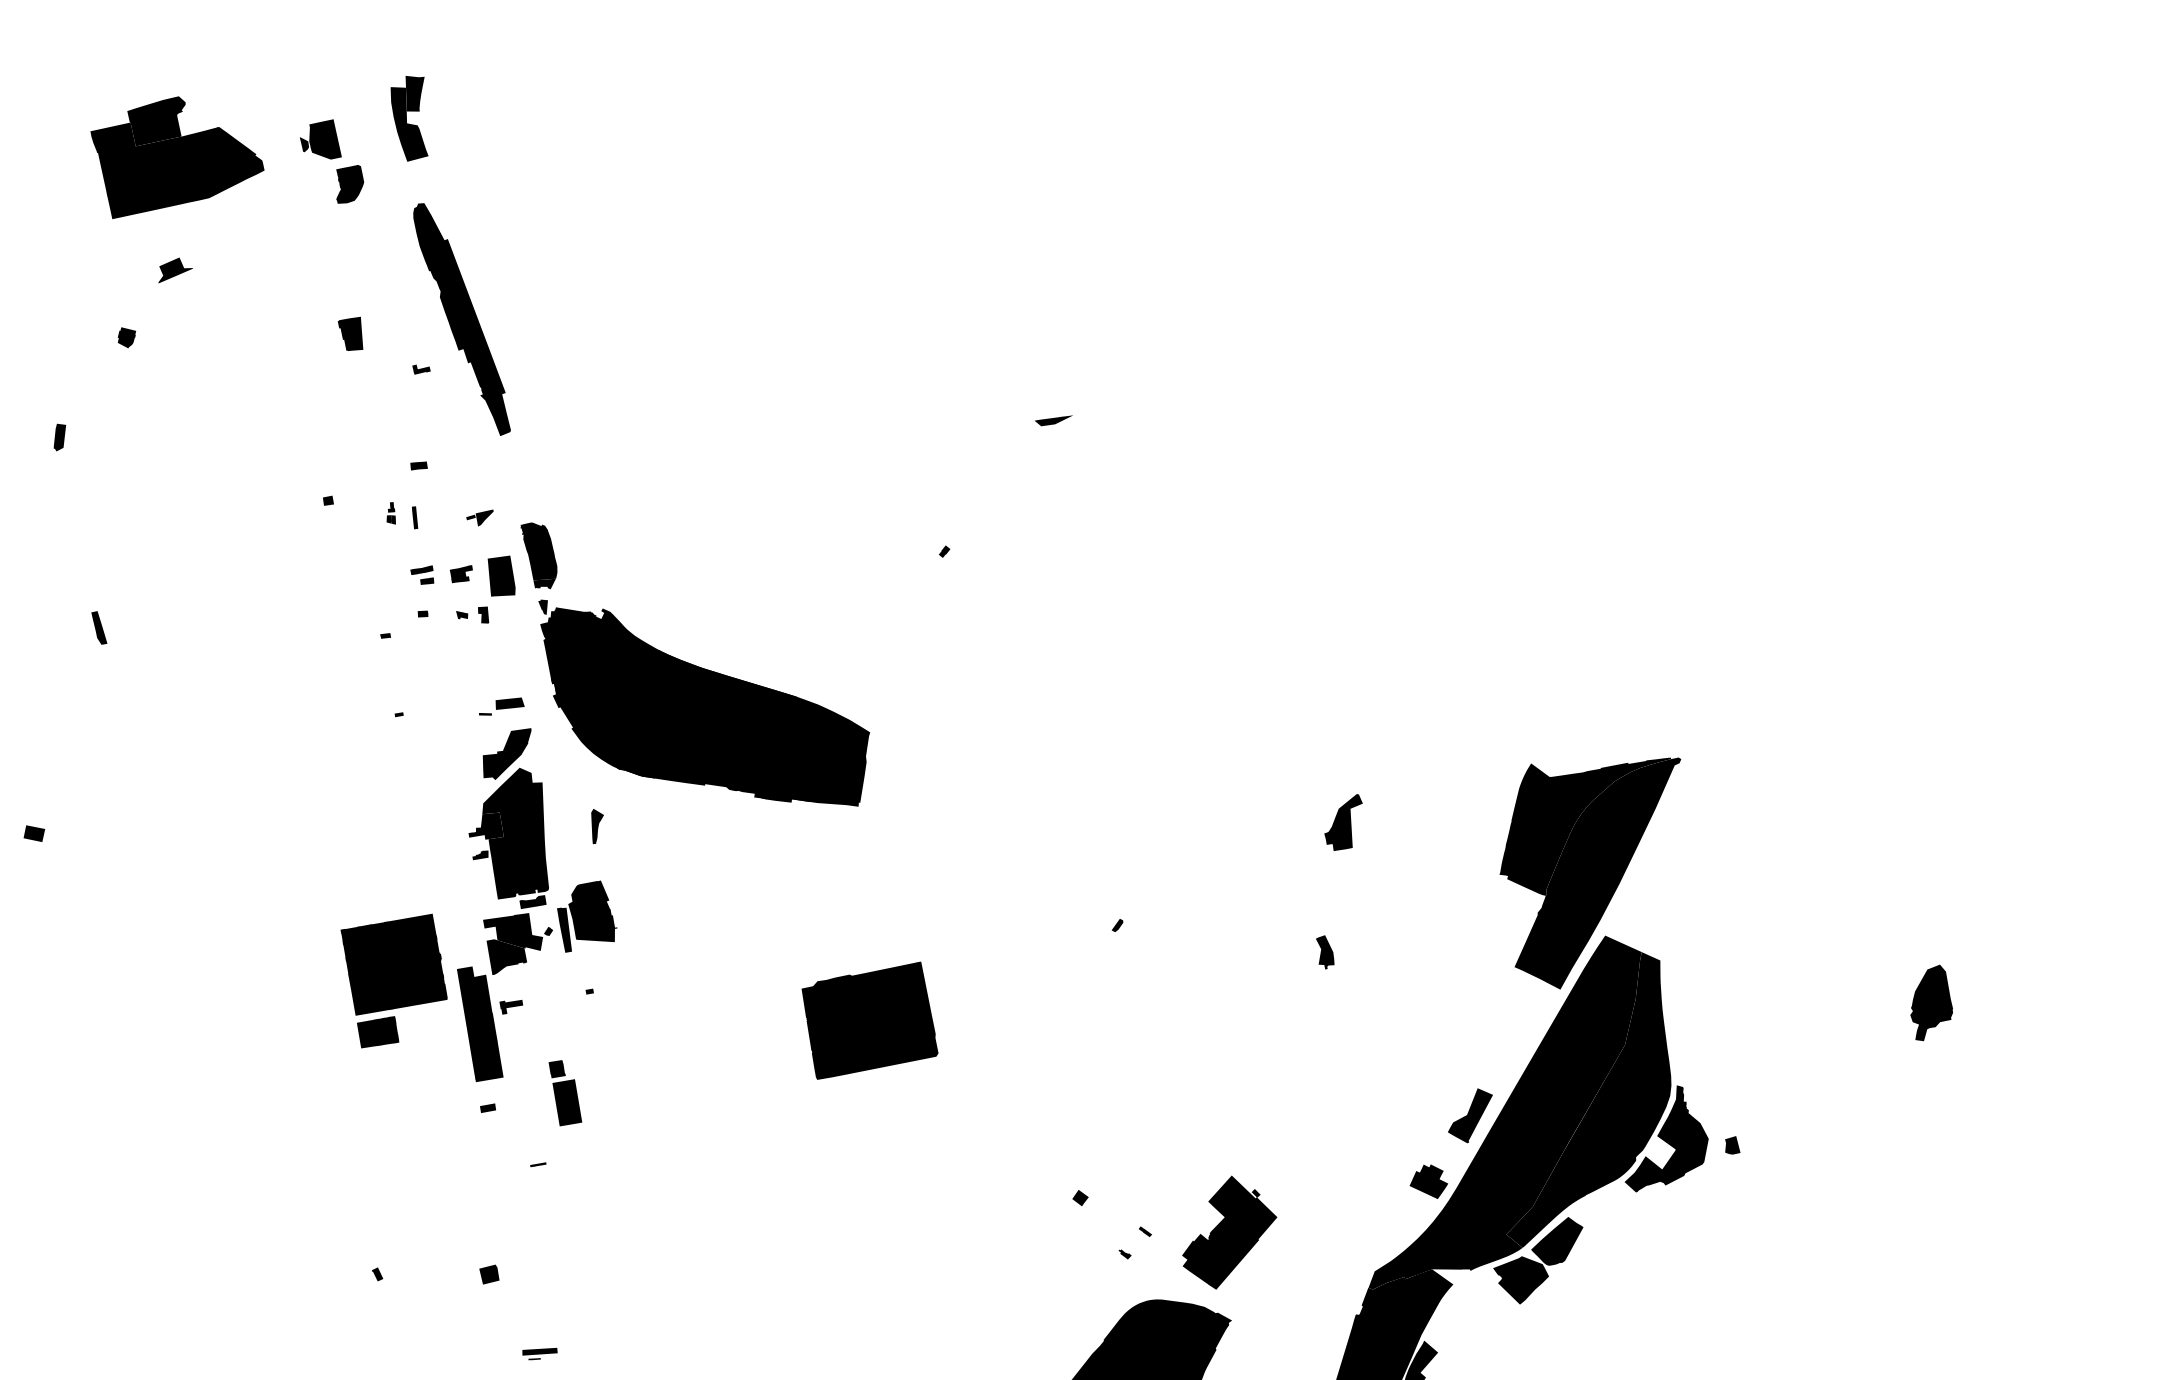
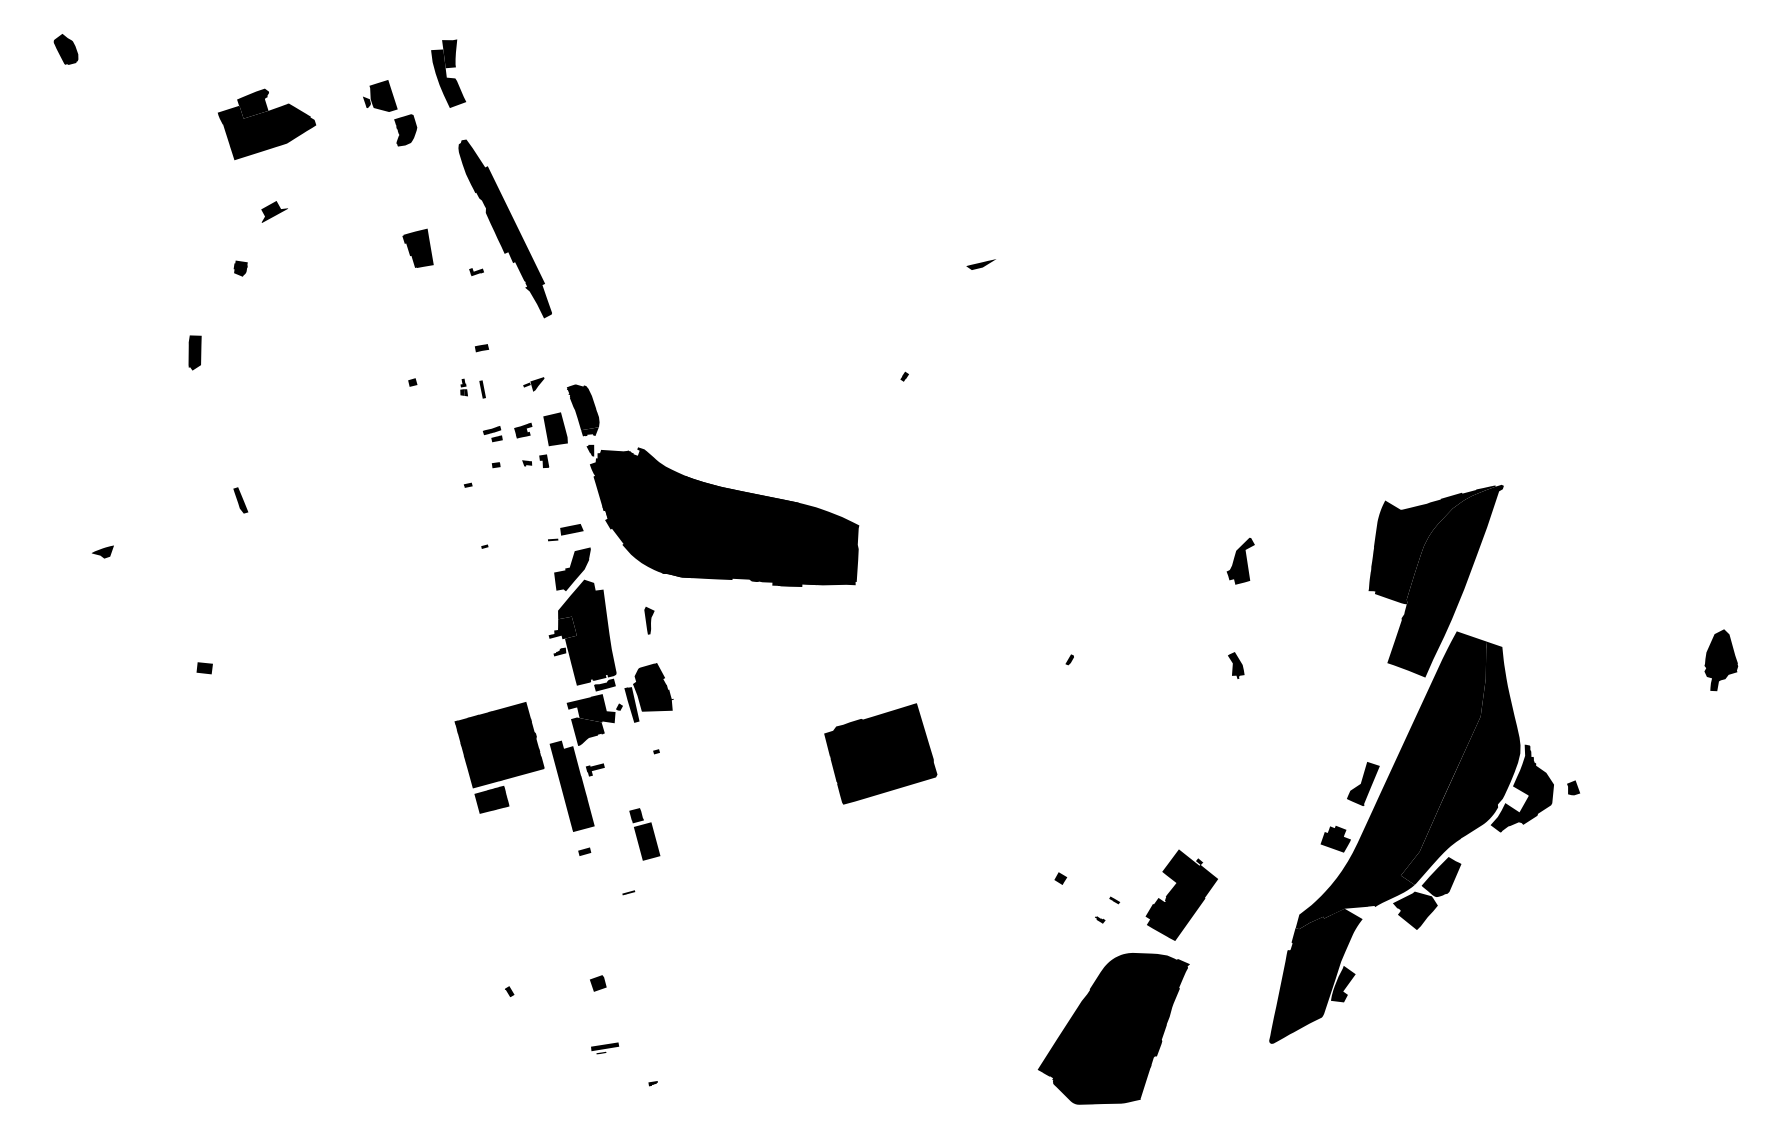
part: (175, 160) -> (266, 124), size x0.7
part: (350, 333) -> (417, 248), size x1.4
part: (60, 437) -> (195, 352), size x1.6
part: (540, 1353) -> (605, 1048), moved

